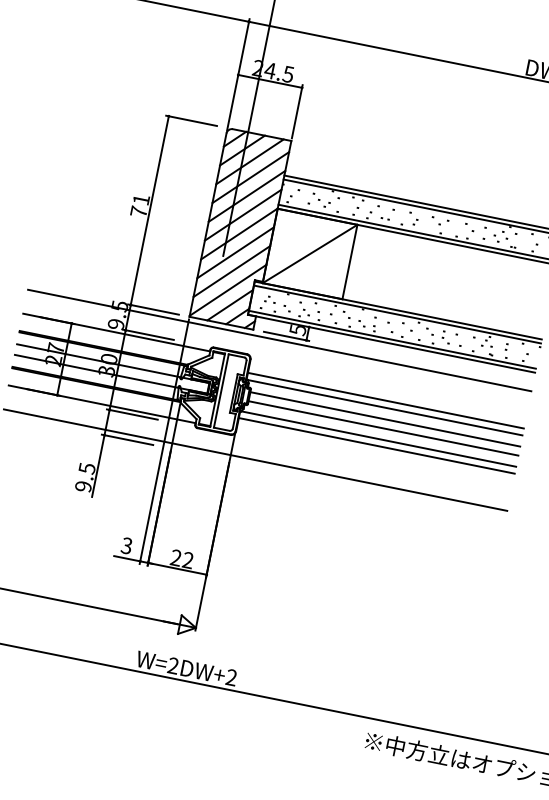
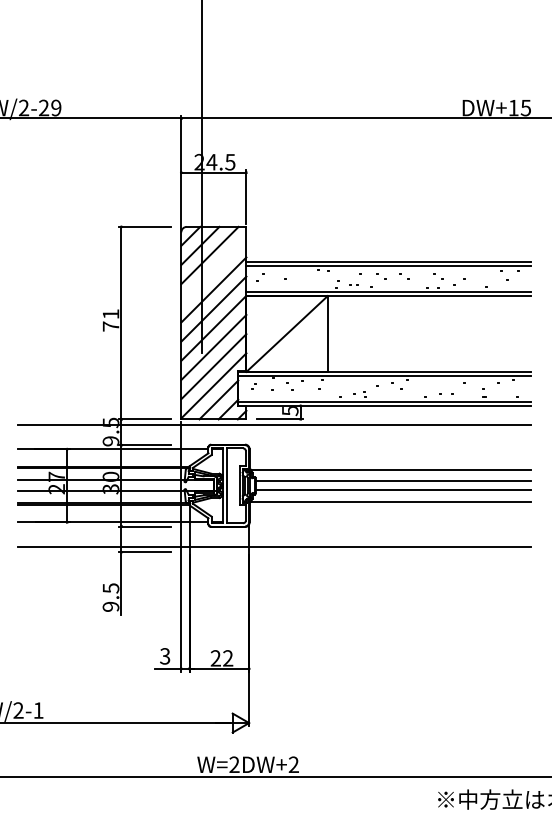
line: (250, 177) -> (213, 270), removed
line: (386, 400) -> (390, 462), removed
line: (376, 445) -> (390, 508), removed

